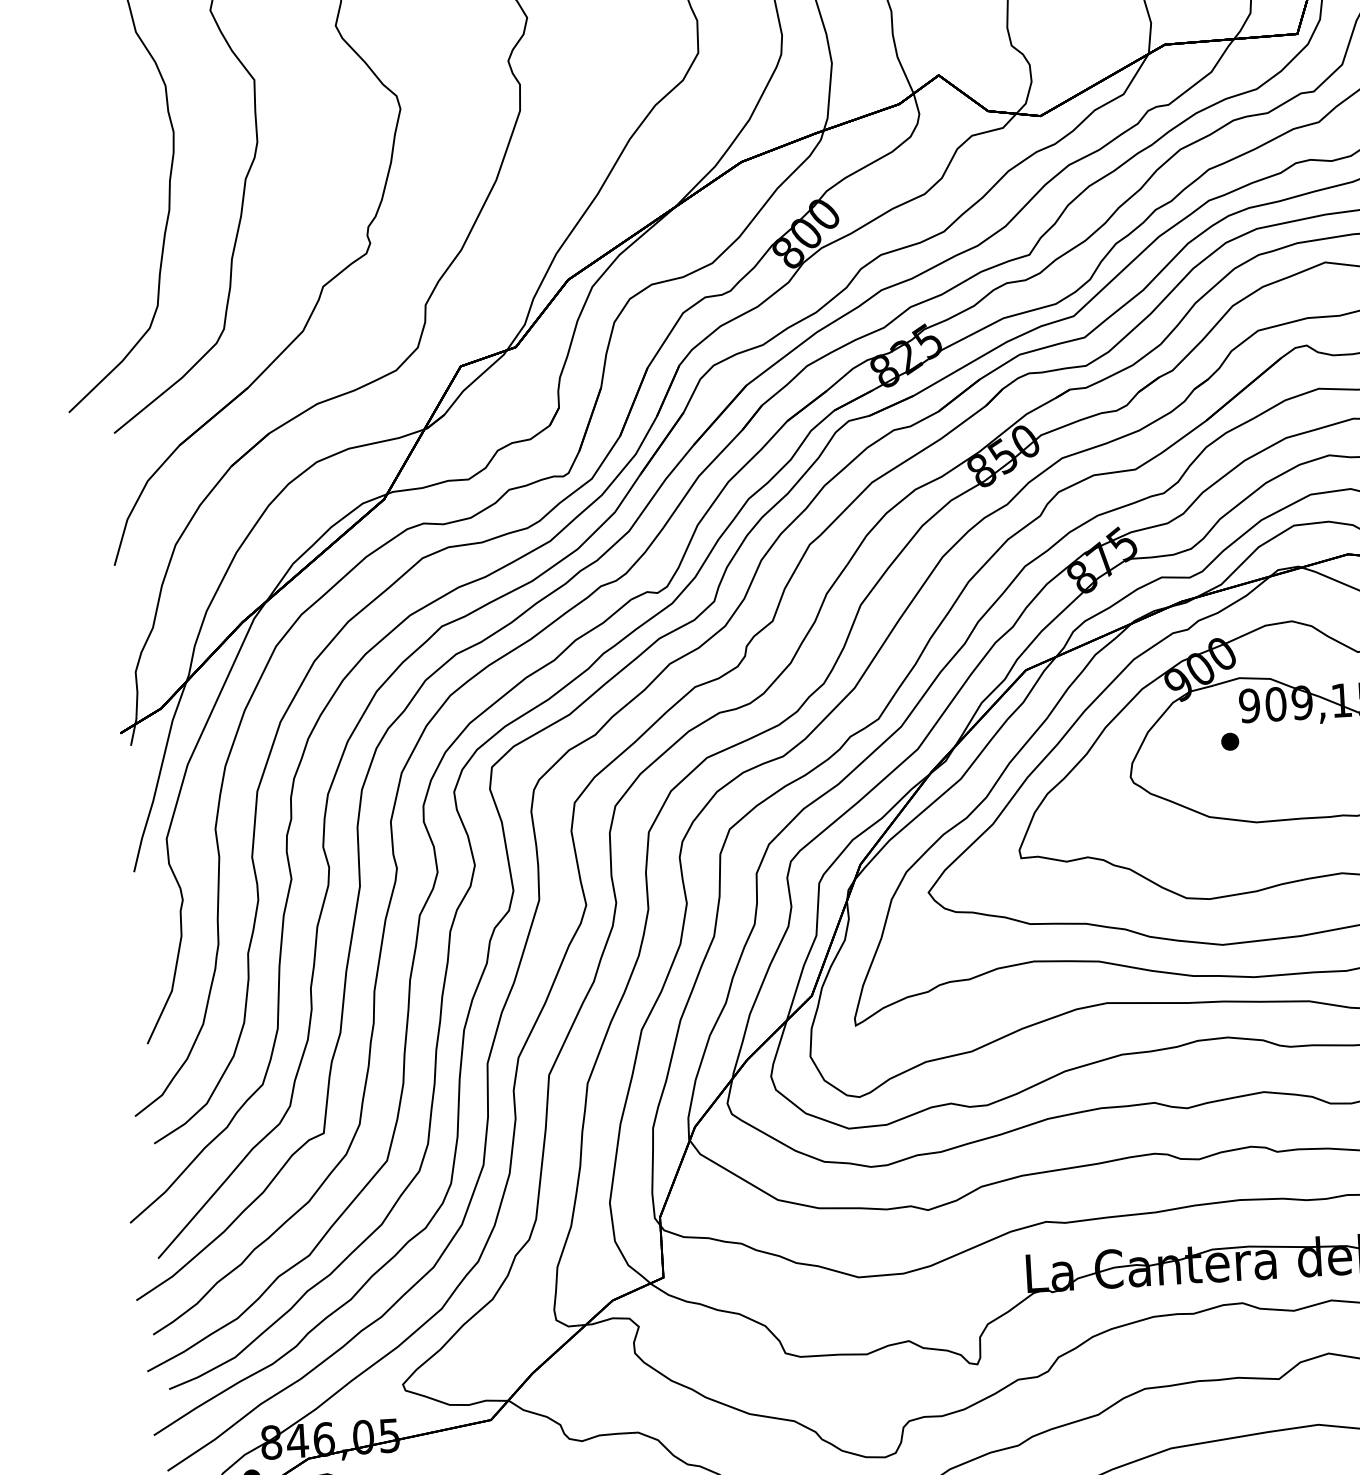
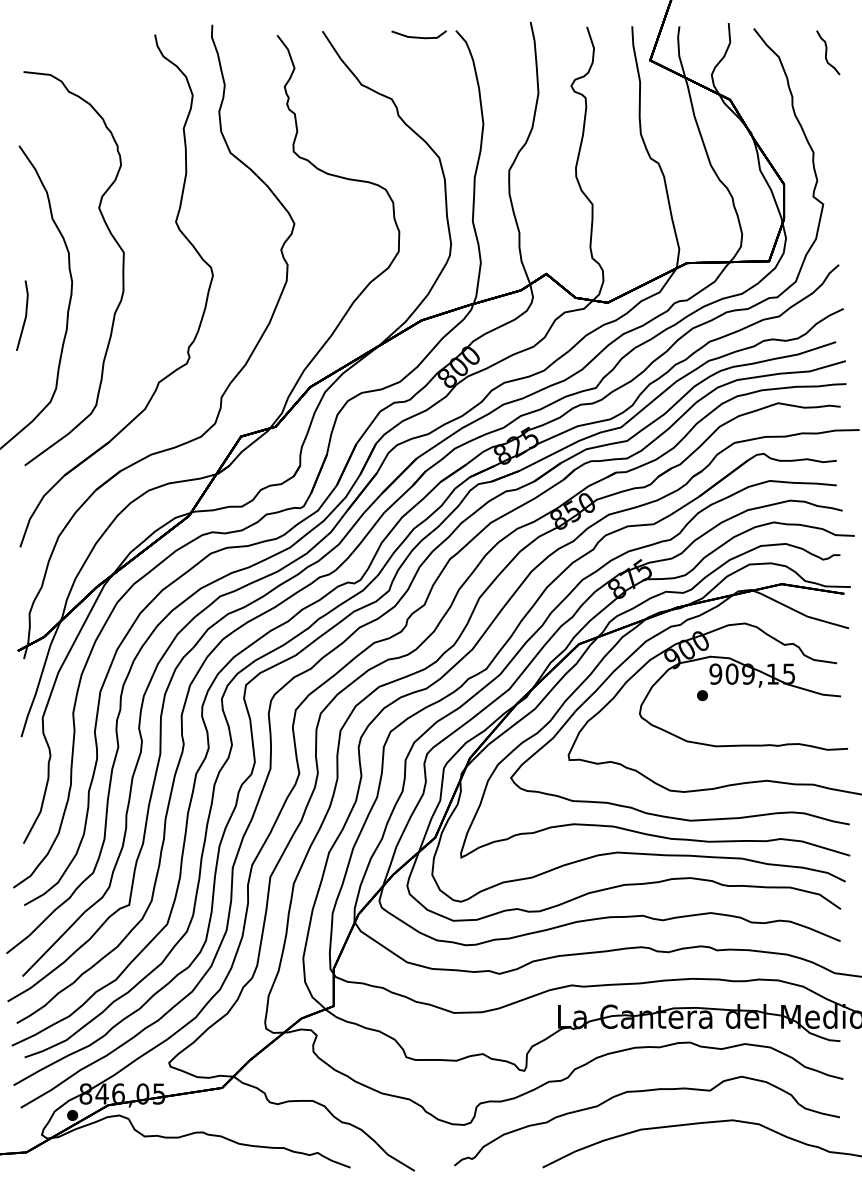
line: (99, 194) -> (24, 317), added

